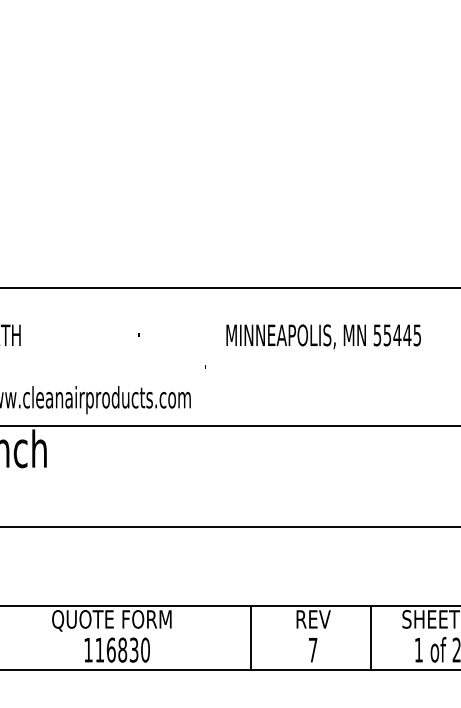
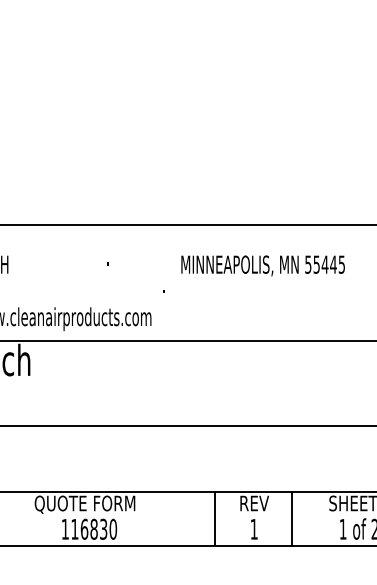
line: (251, 637) -> (215, 518), moved
line: (371, 637) -> (291, 518), moved
text: (313, 650) -> (254, 529), 7 -> 1

